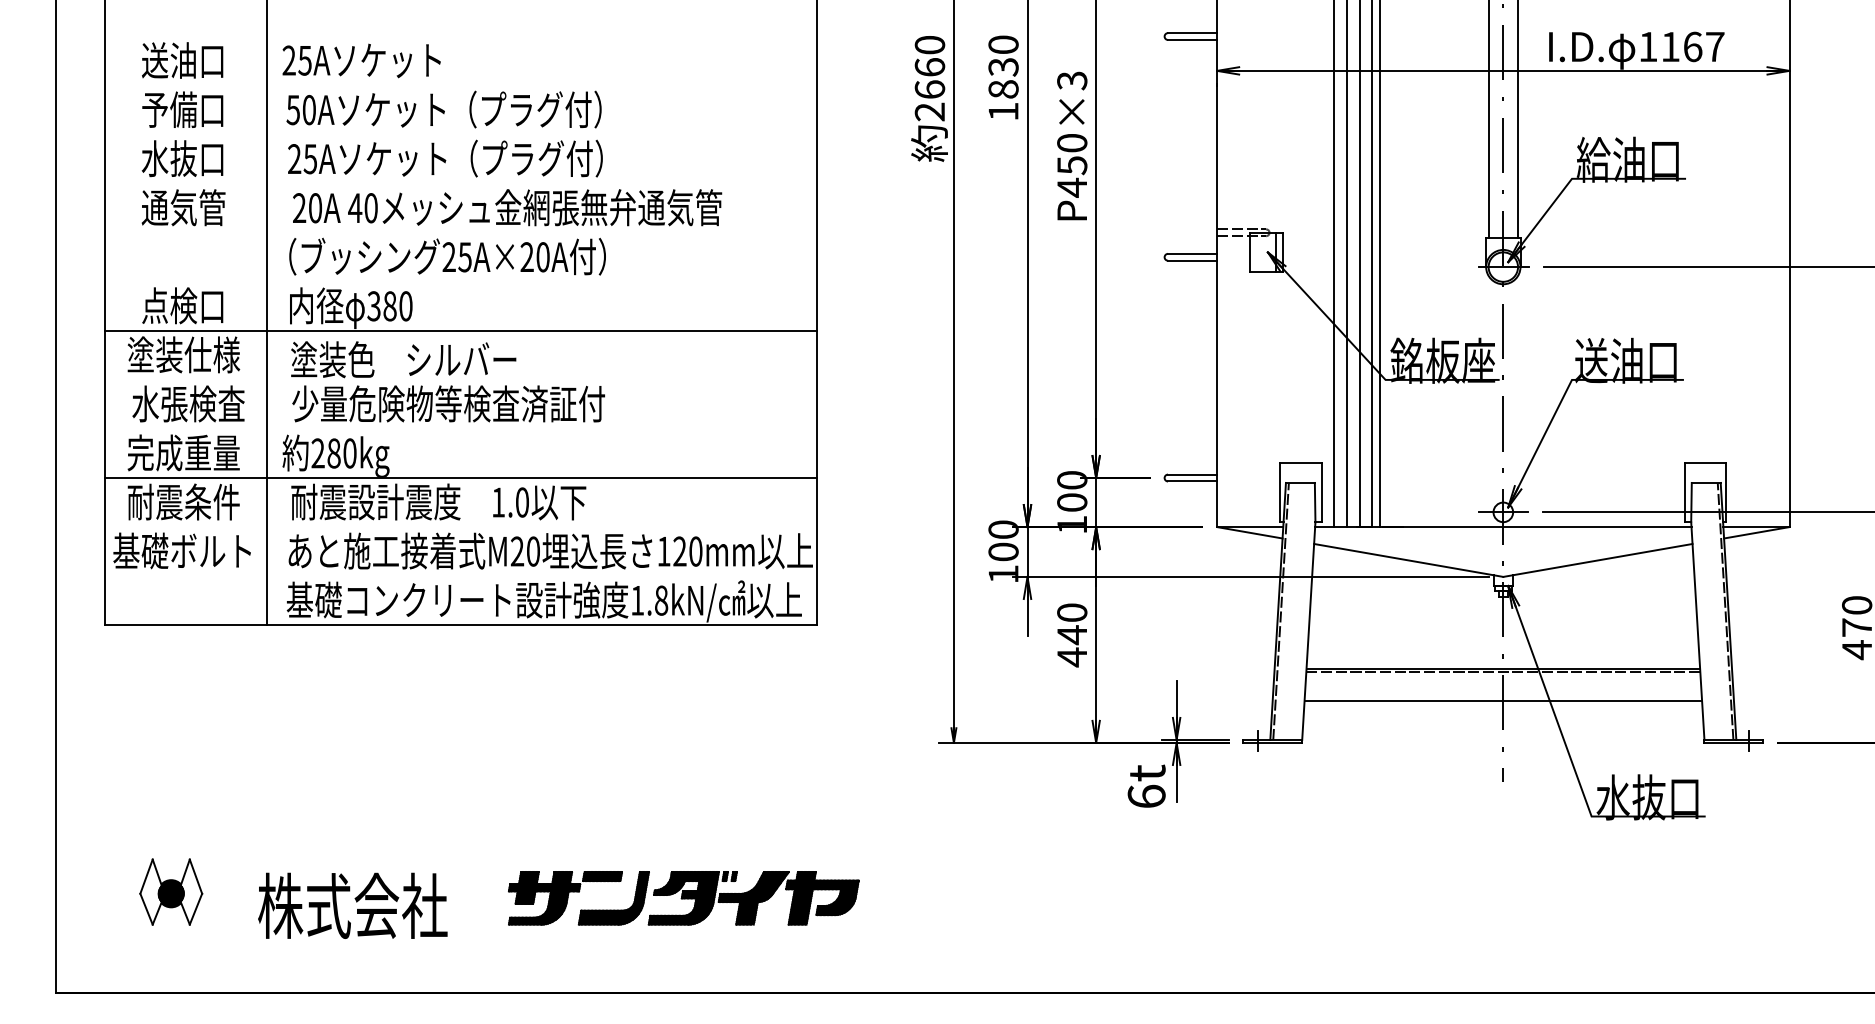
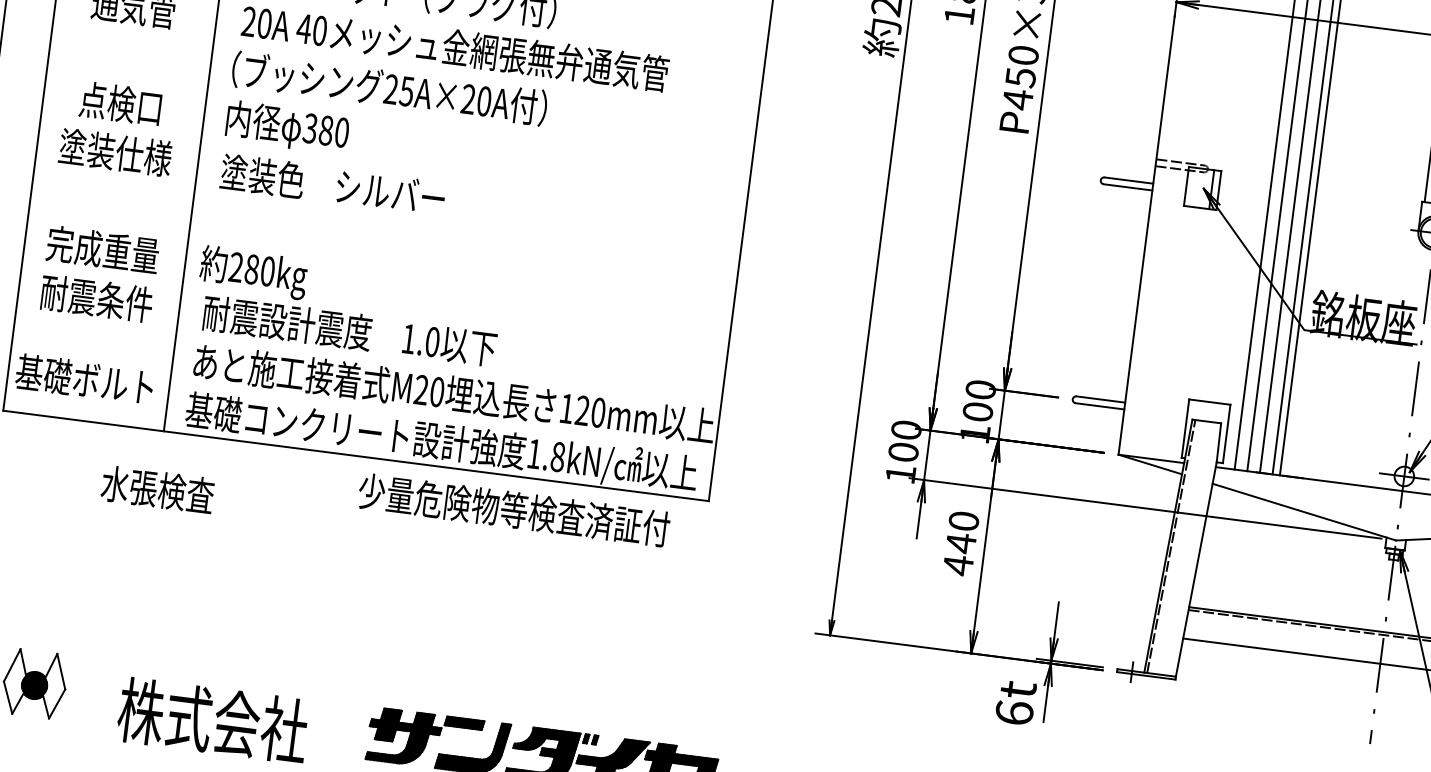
line: (460, 330) -> (393, 163), removed
text: (188, 403) -> (157, 489), moved
text: (448, 403) -> (514, 509), moved
line: (460, 478) -> (374, 310), removed
text: (181, 550) -> (84, 379), moved

